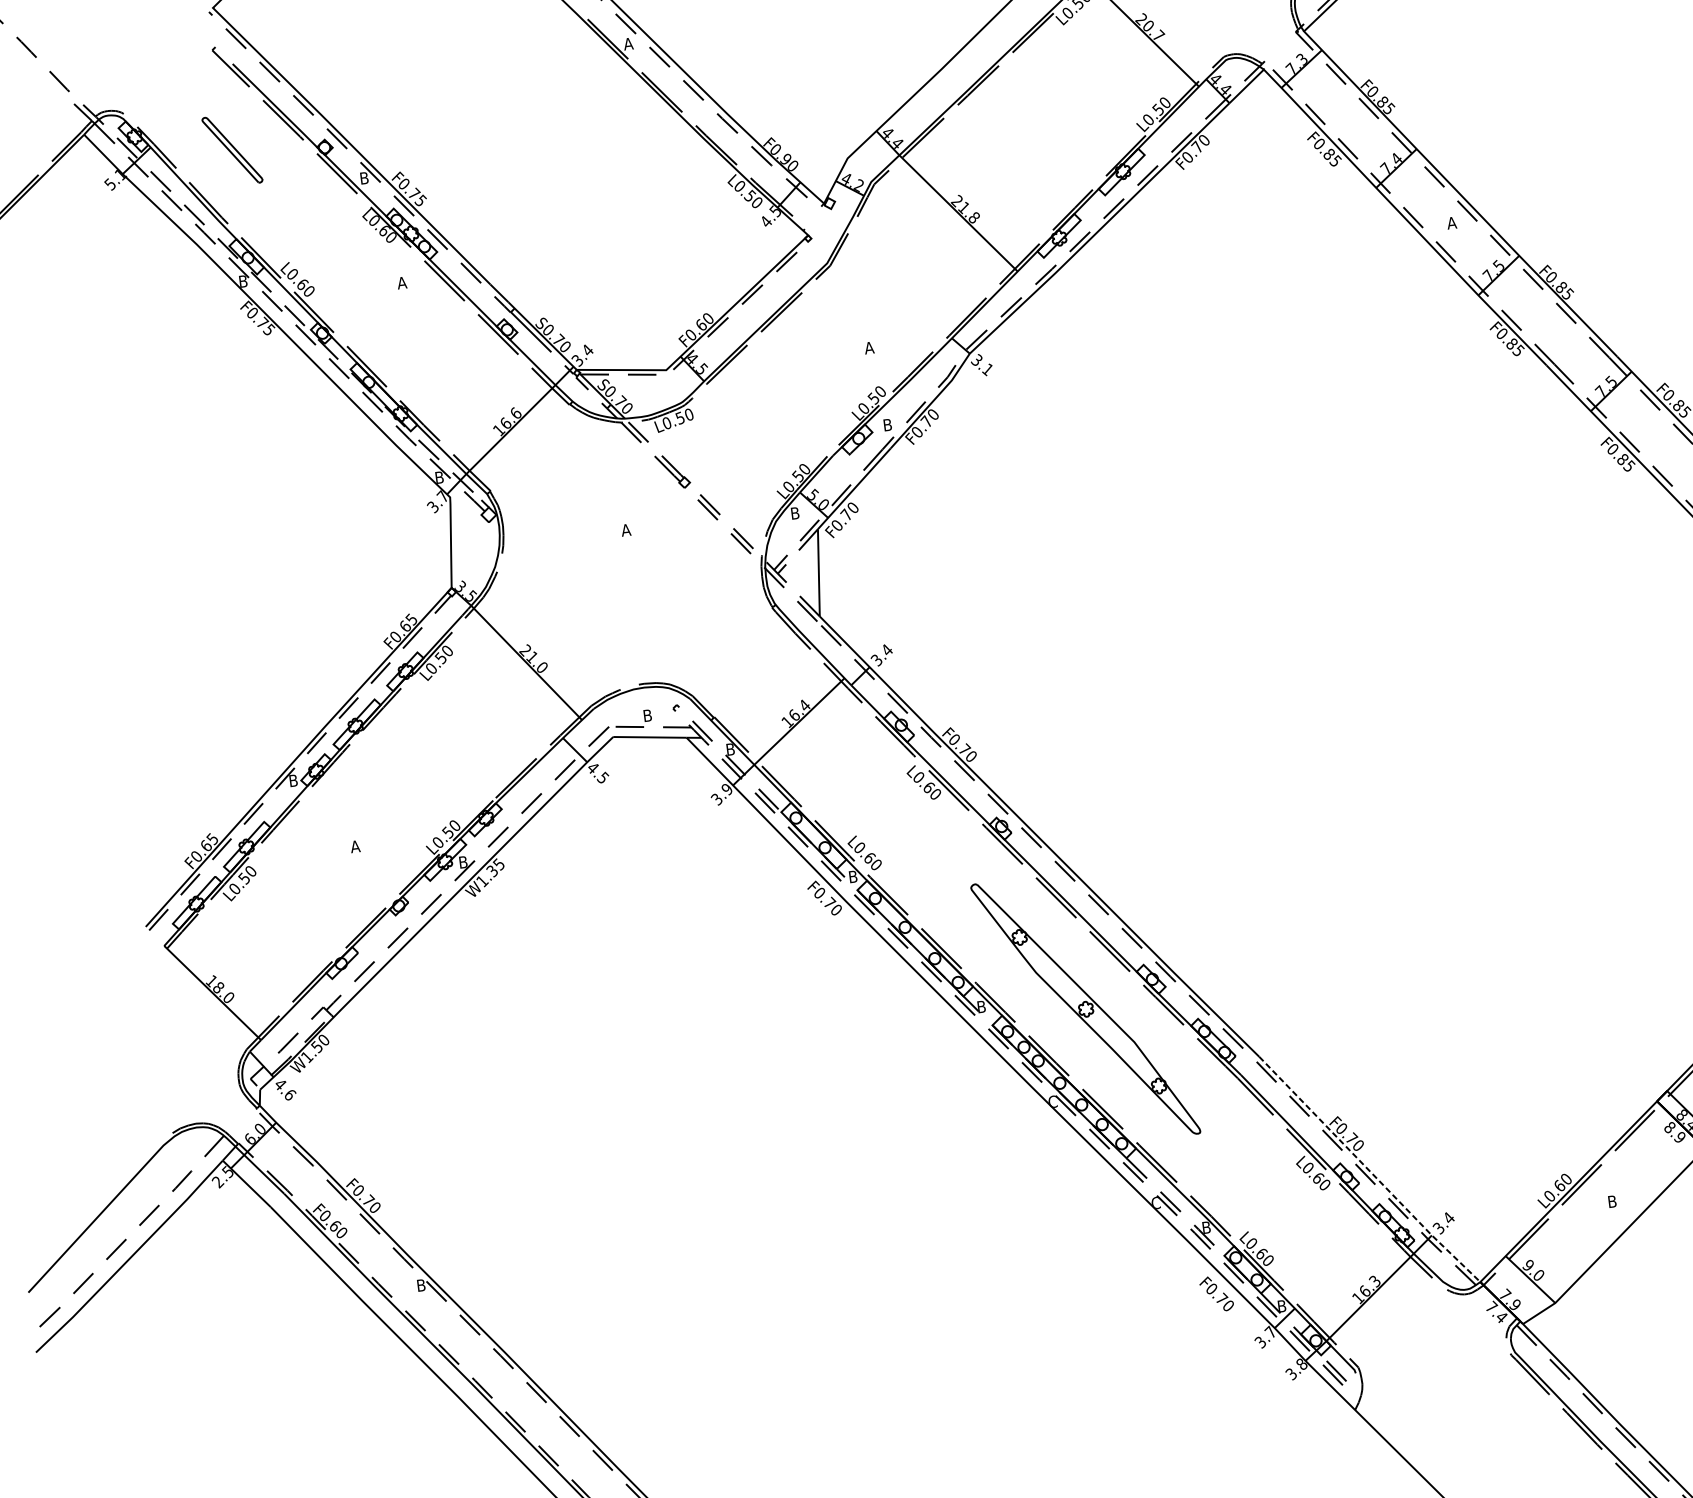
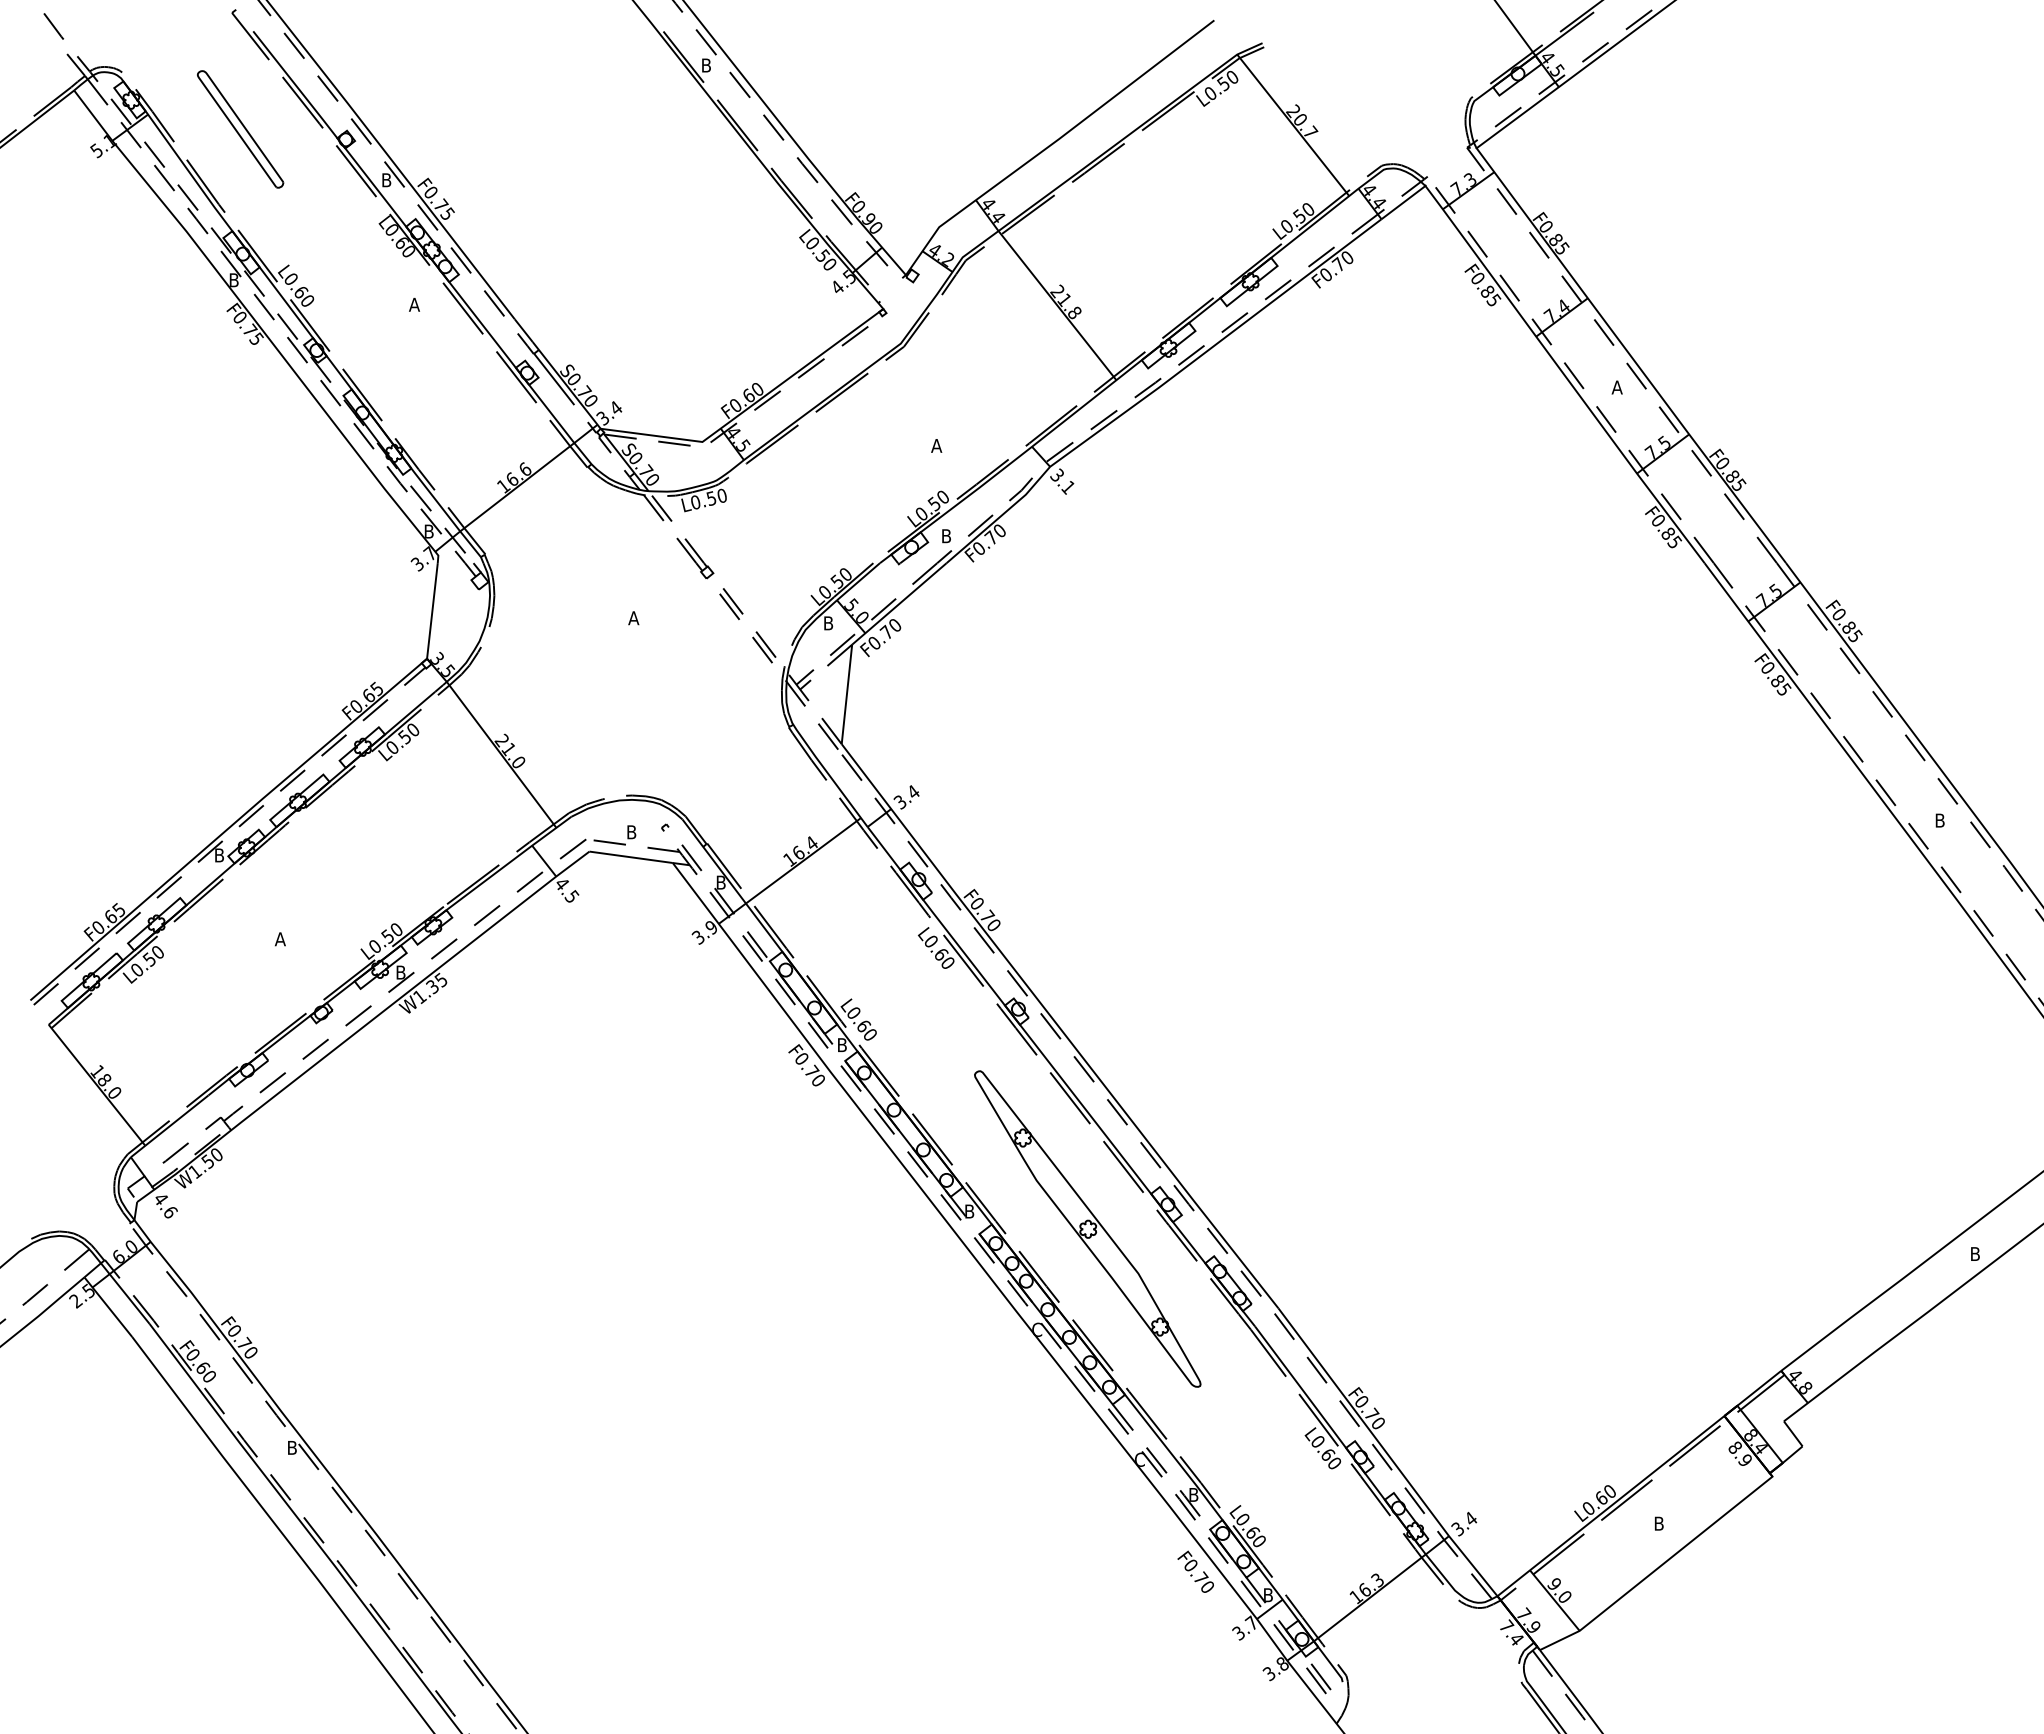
text: (627, 44) -> (705, 65), A -> B
part: (232, 150) -> (240, 129), size x1.43
line: (1369, 1171) -> (1387, 1454), dashed -> solid

